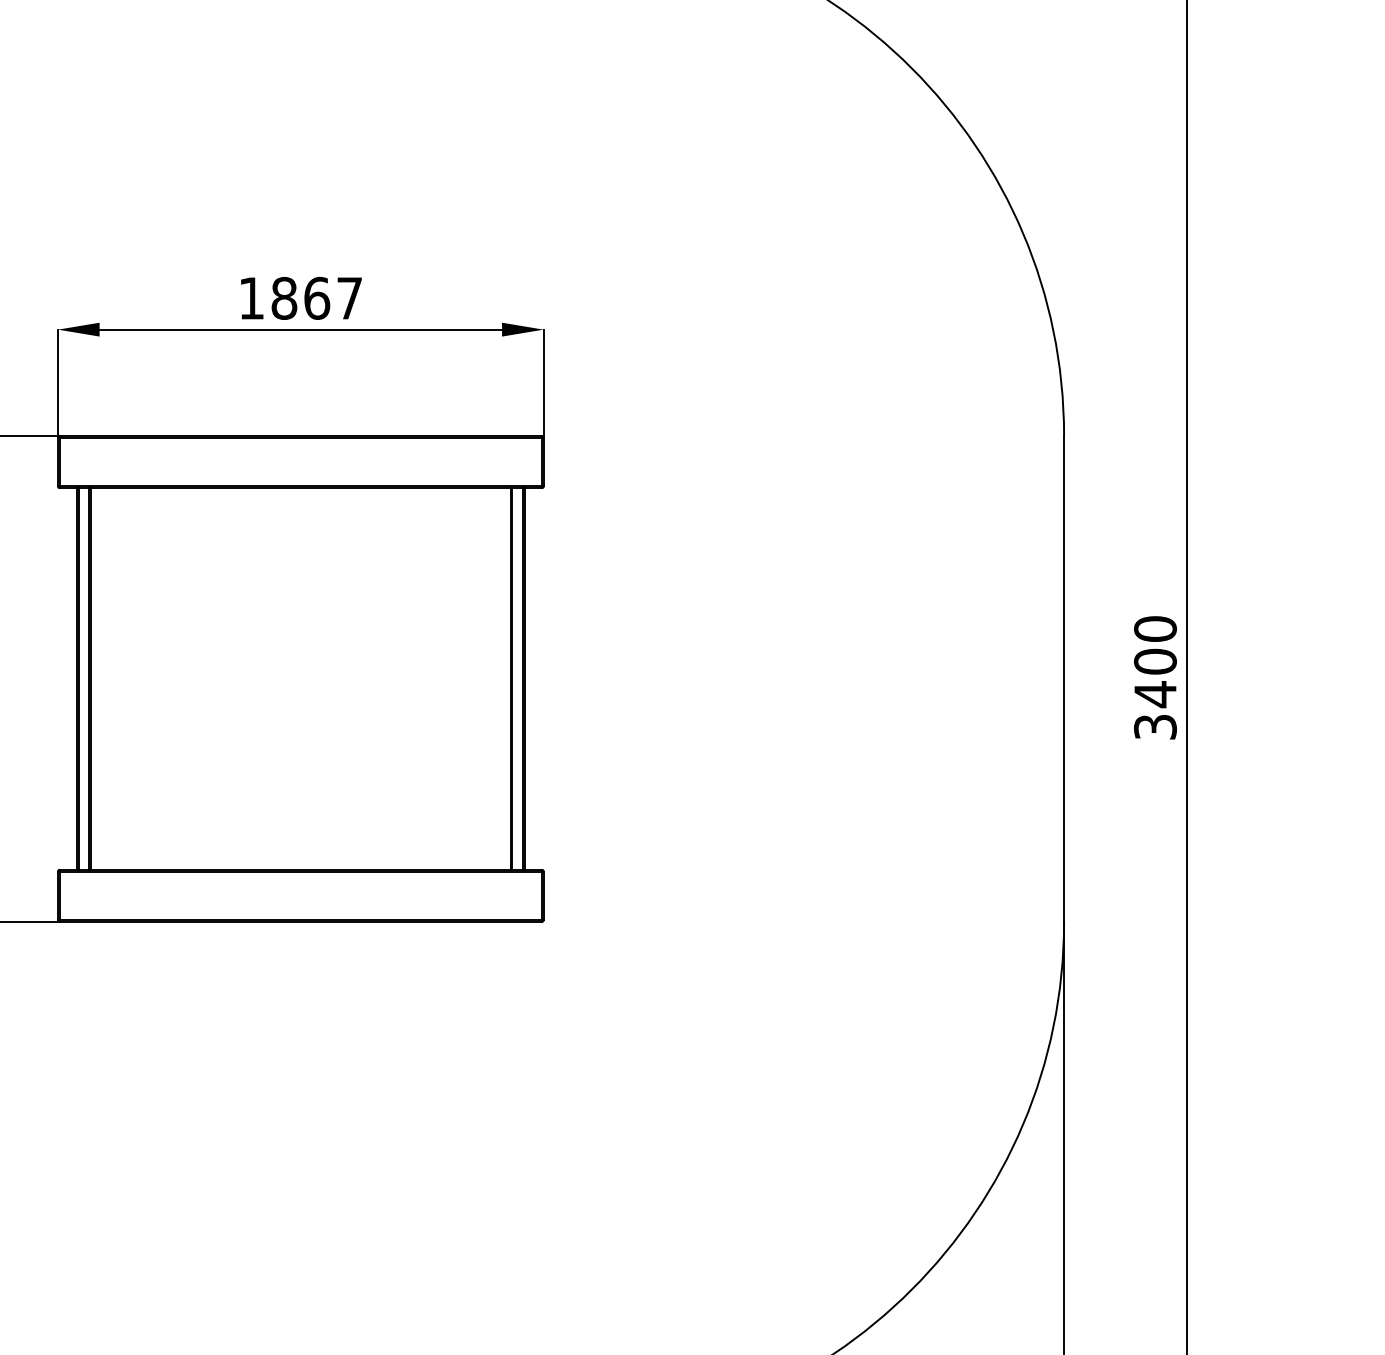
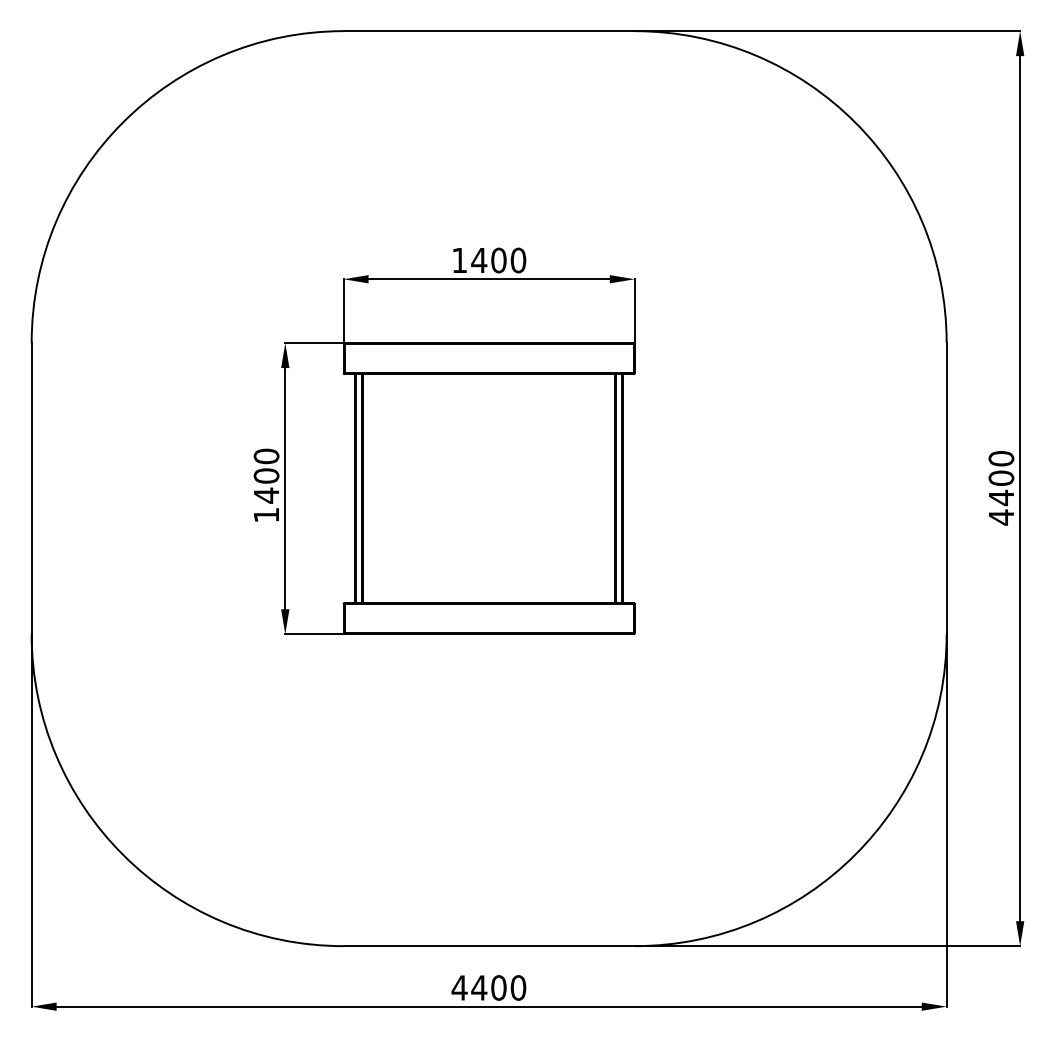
text: (316, 298) -> (498, 260), 1867 -> 1400
text: (1155, 727) -> (1001, 517), 3400 -> 4400

